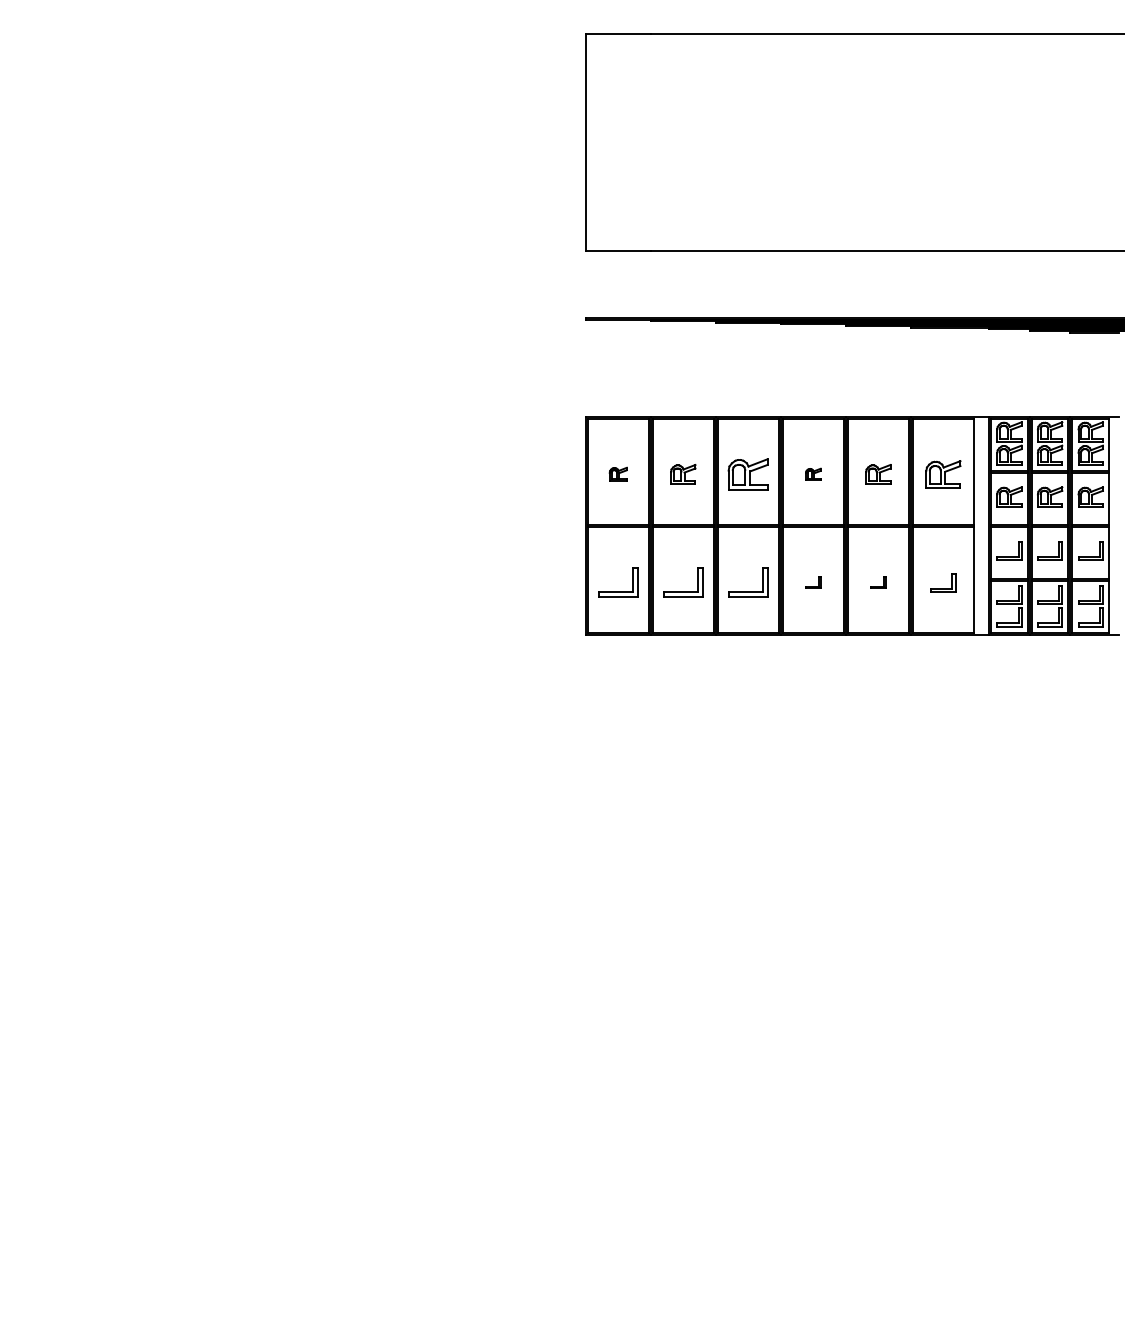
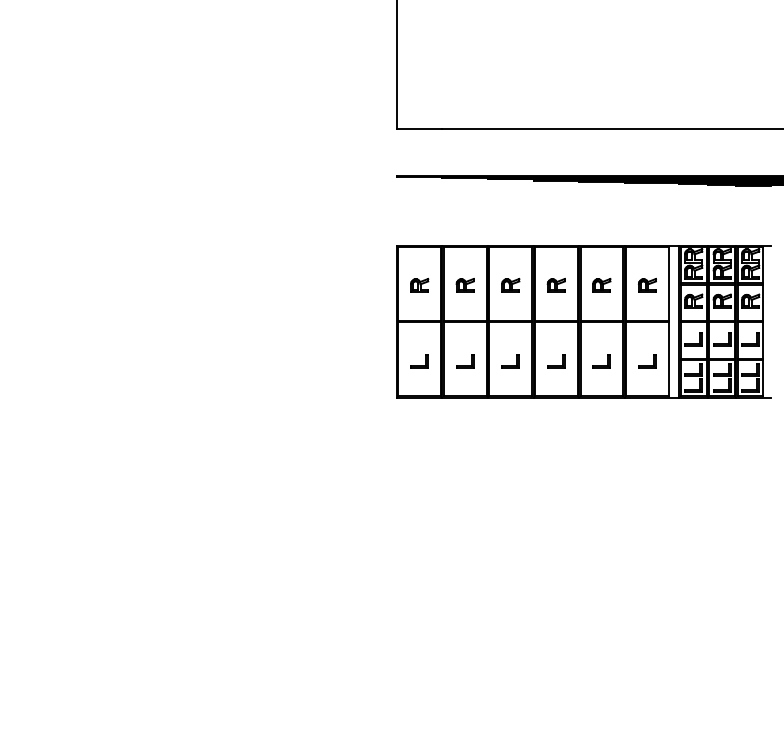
part: (618, 474) -> (419, 285), size x1.43
part: (748, 474) -> (510, 285), size x0.62
part: (813, 474) -> (556, 285), size x1.67
part: (943, 474) -> (647, 285), size x0.71
part: (617, 582) -> (419, 361), size x0.62
part: (682, 582) -> (464, 361), size x0.62
part: (747, 582) -> (510, 361), size x0.62
part: (813, 582) -> (556, 361), size x1.67
part: (878, 582) -> (601, 361), size x1.67

